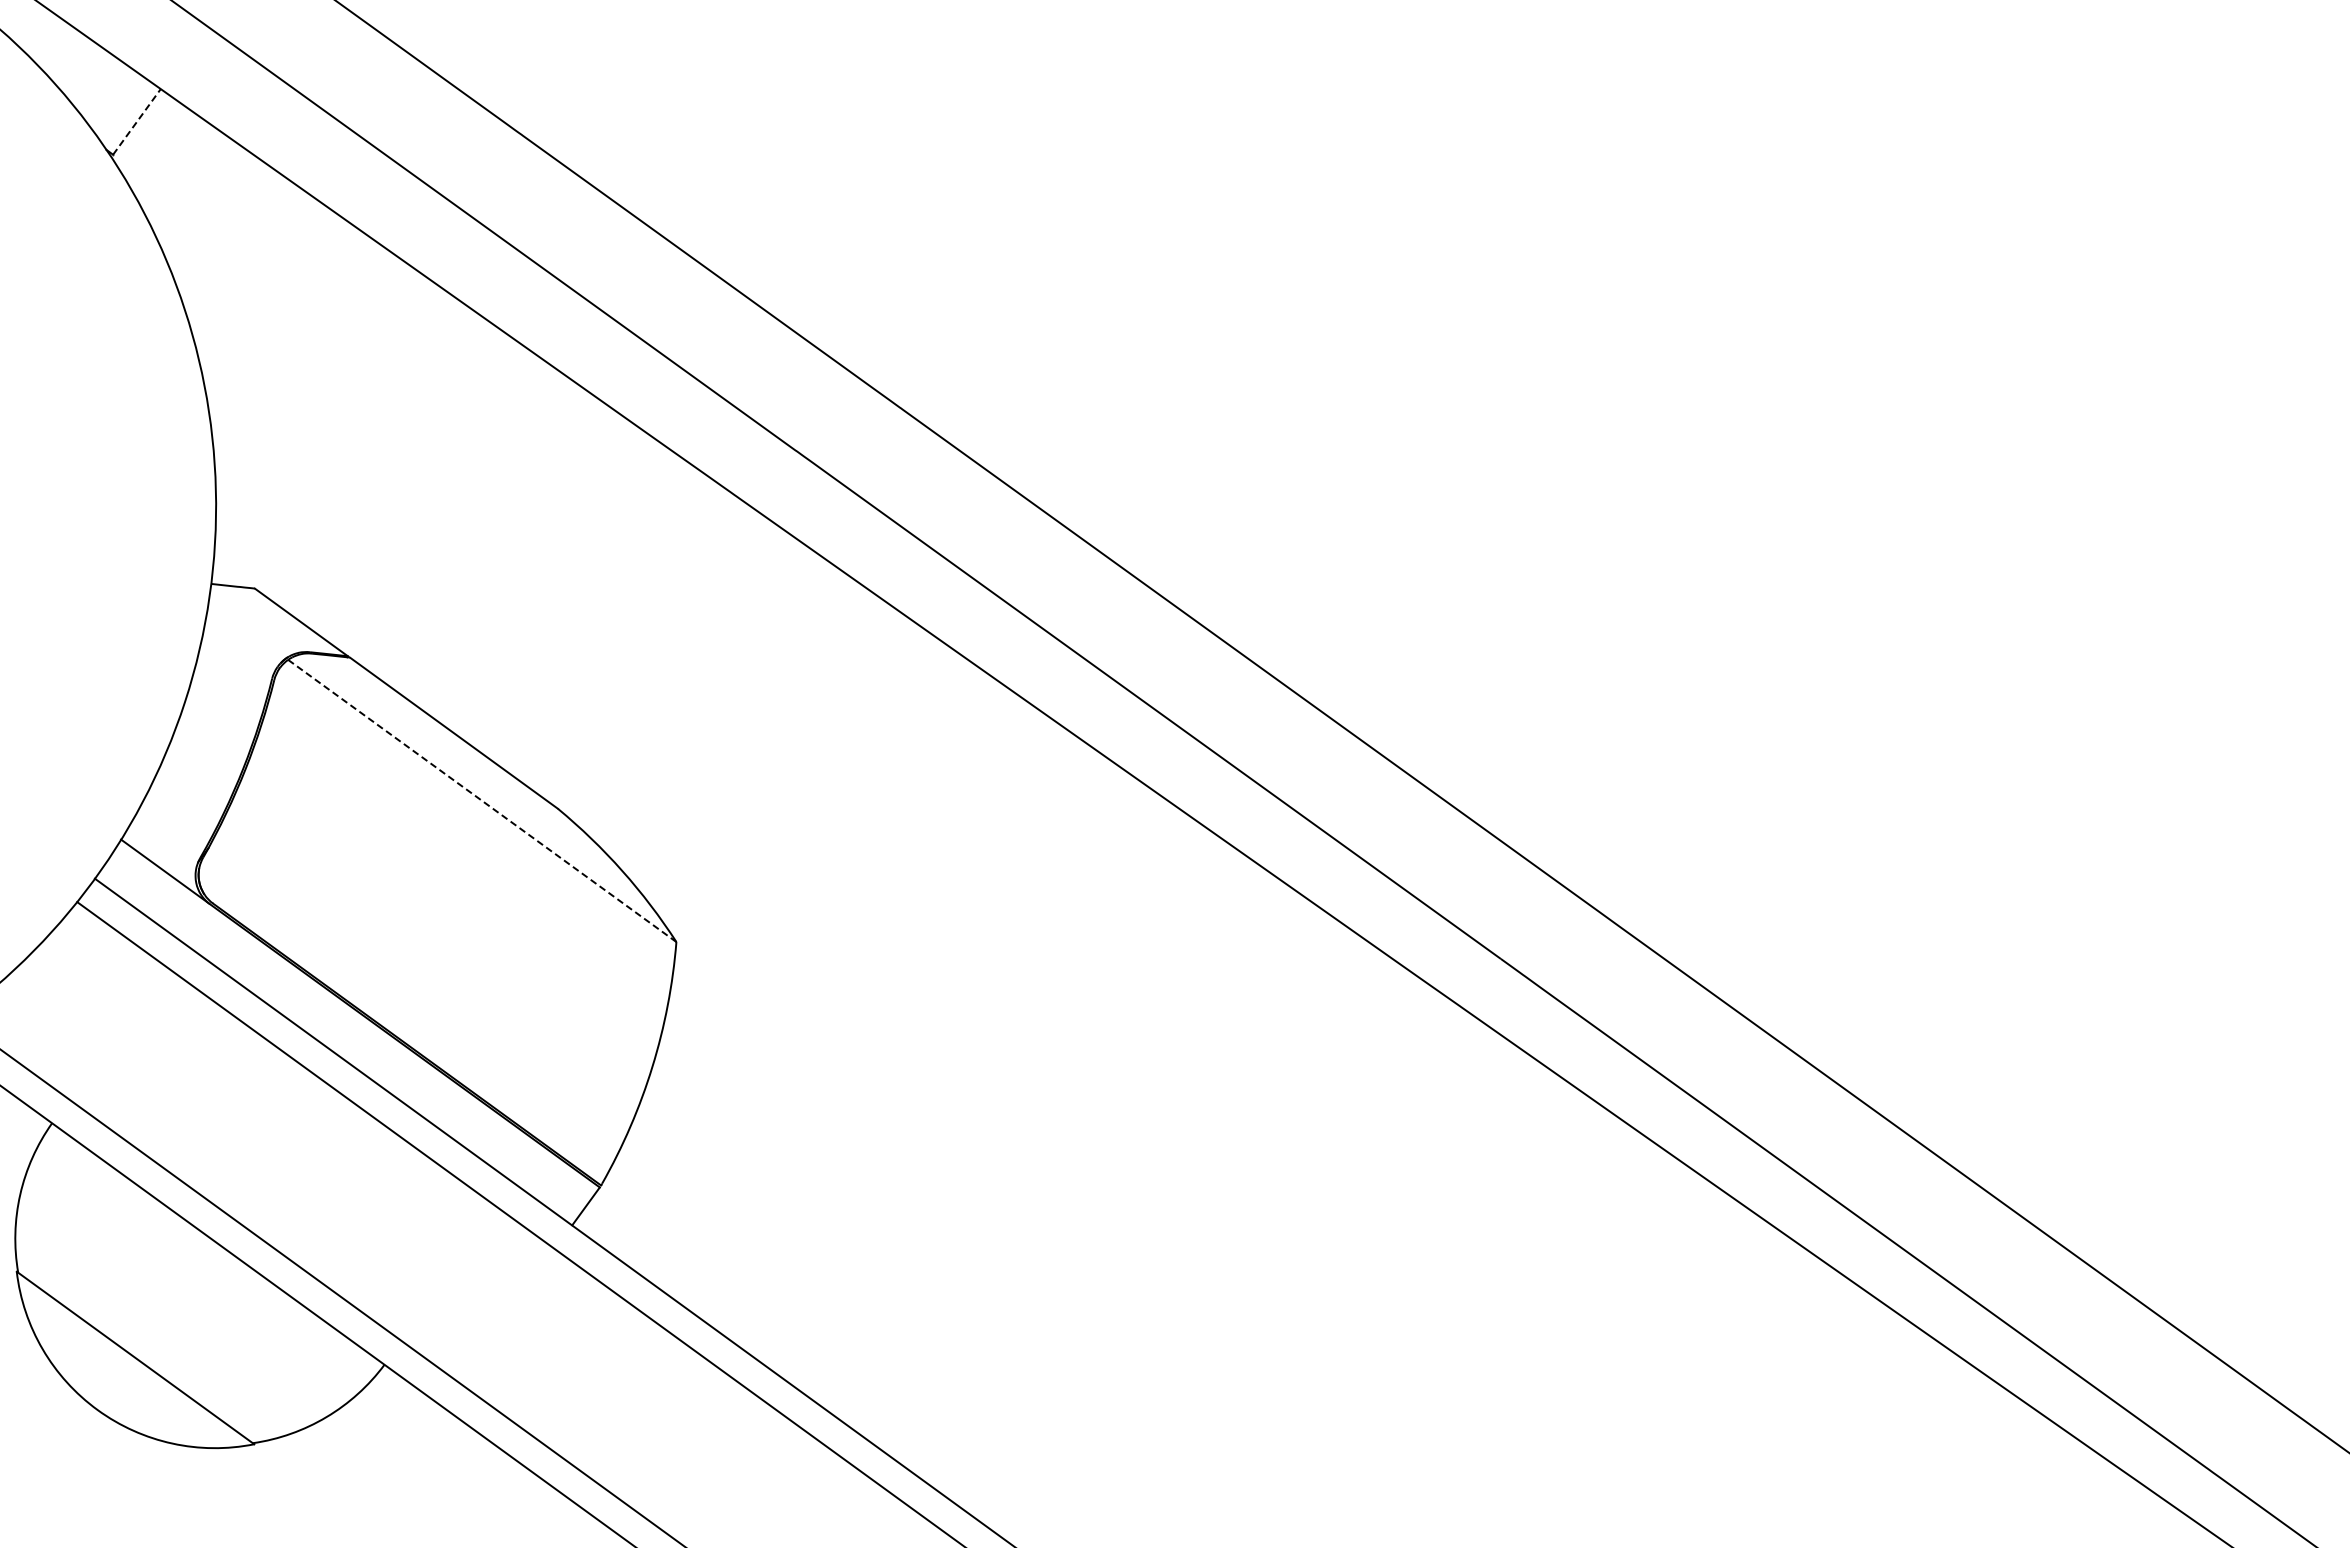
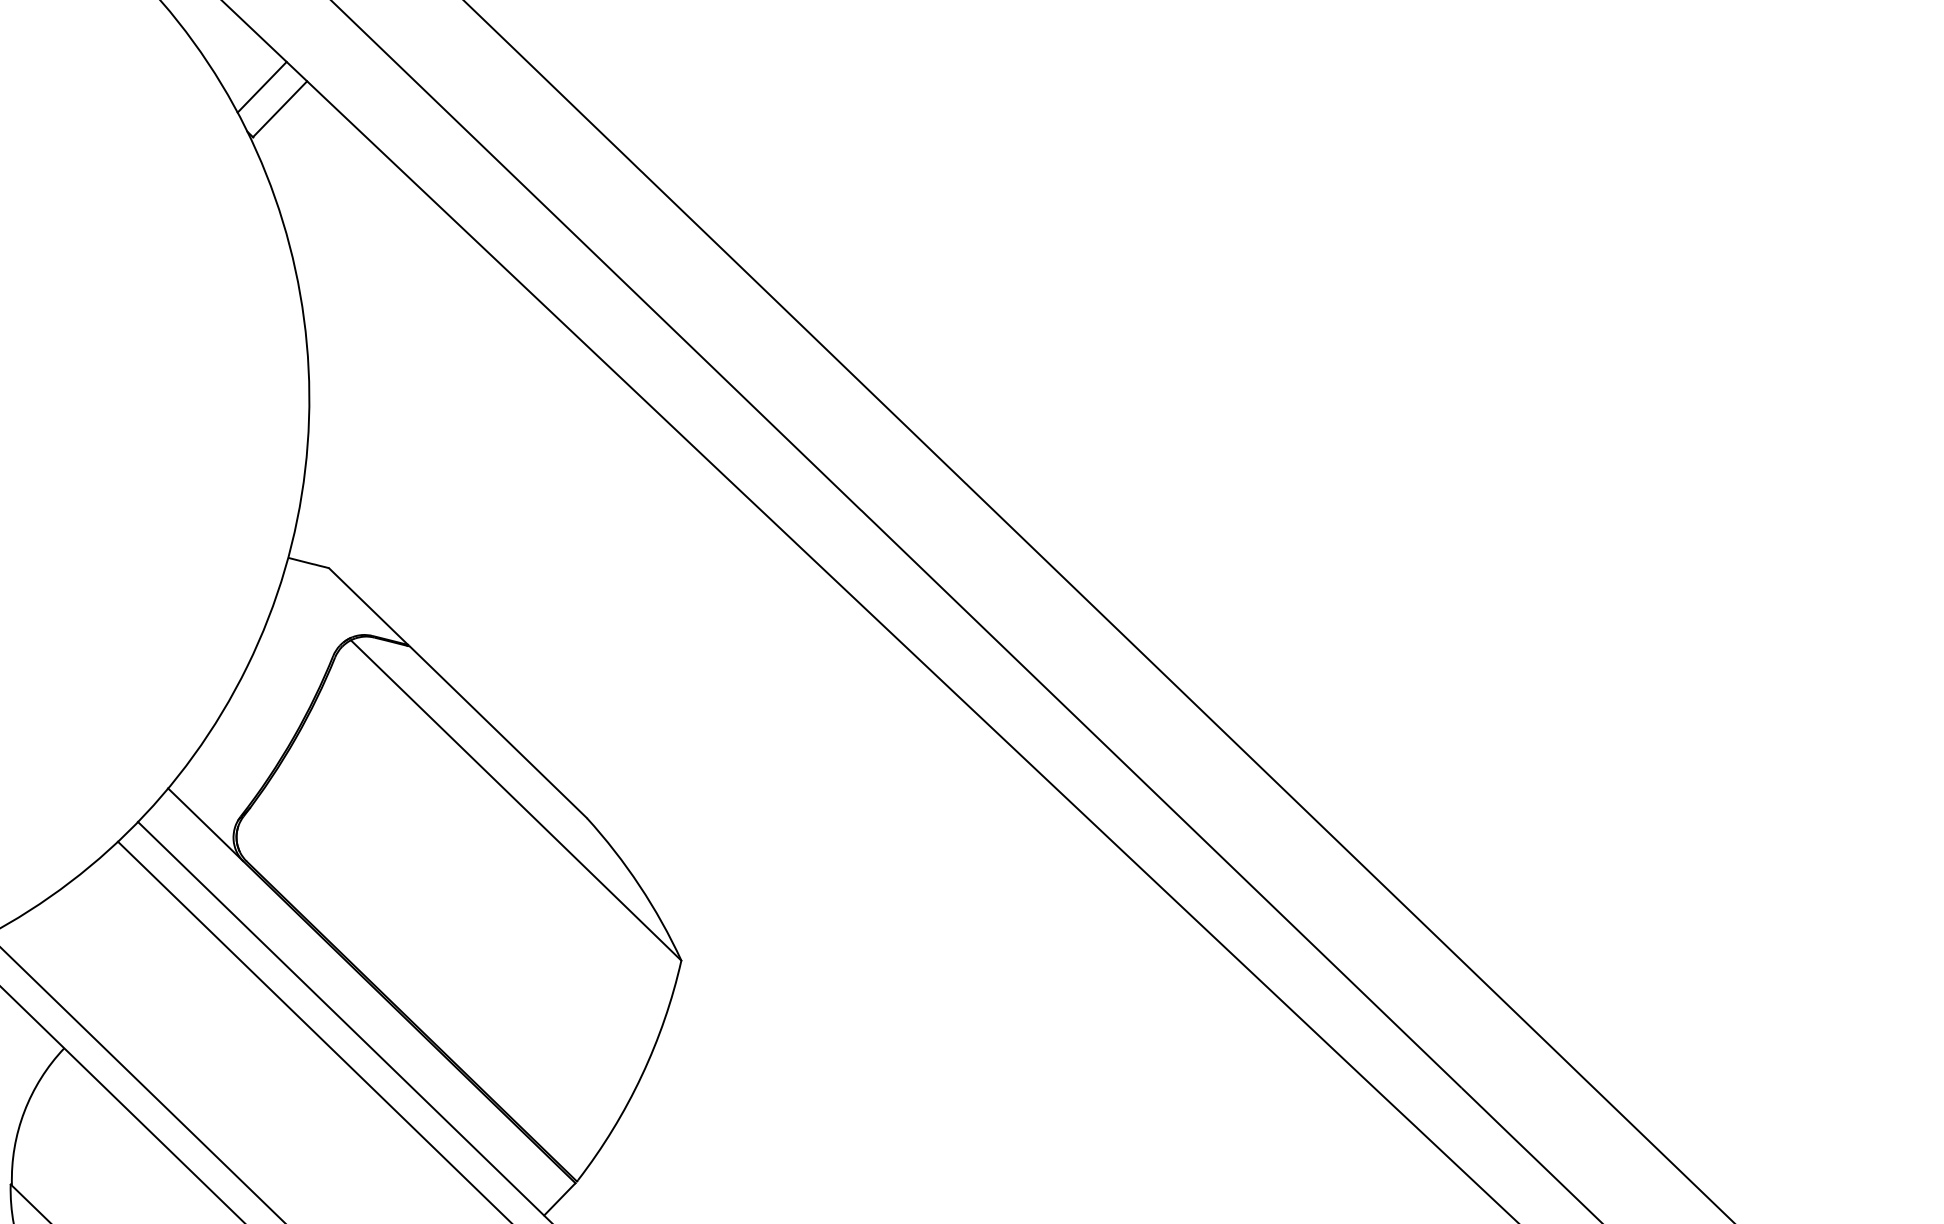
line: (114, 101) -> (261, 86), added
line: (136, 121) -> (279, 108), dashed -> solid
line: (481, 800) -> (515, 799), dashed -> solid

